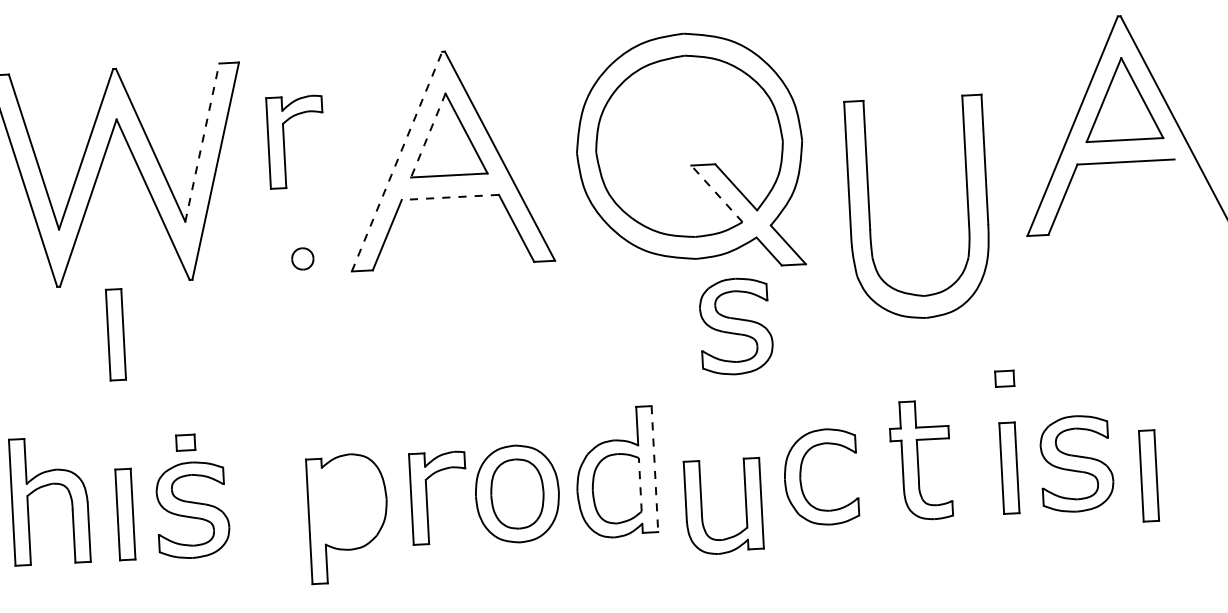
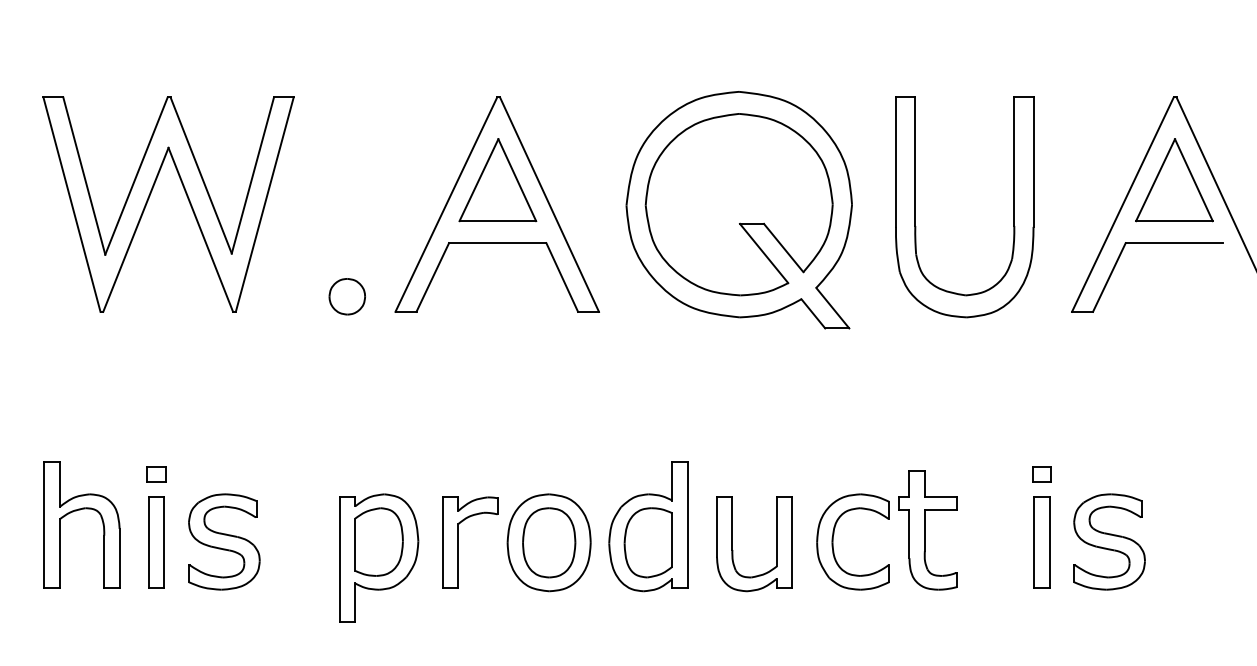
line: (427, 135) -> (478, 180), dashed -> solid
line: (201, 142) -> (252, 175), dashed -> solid
part: (284, 142) -> (334, 179), removed
line: (397, 161) -> (446, 204), dashed -> solid
line: (716, 193) -> (763, 253), dashed -> solid
line: (450, 197) -> (497, 243), dashed -> solid
part: (869, 210) -> (915, 207), moved
part: (302, 258) -> (346, 296), size x1.67
part: (736, 326) -> (776, 386), removed
part: (115, 334) -> (156, 362), removed
part: (1004, 379) -> (1041, 474), moved
part: (185, 442) -> (156, 474), moved
part: (920, 460) -> (927, 530), moved
line: (654, 469) -> (687, 525), dashed -> solid
part: (1148, 475) -> (1180, 557), removed
line: (640, 485) -> (672, 540), dashed -> solid
part: (346, 501) -> (378, 541), added
part: (703, 514) -> (733, 550), moved

